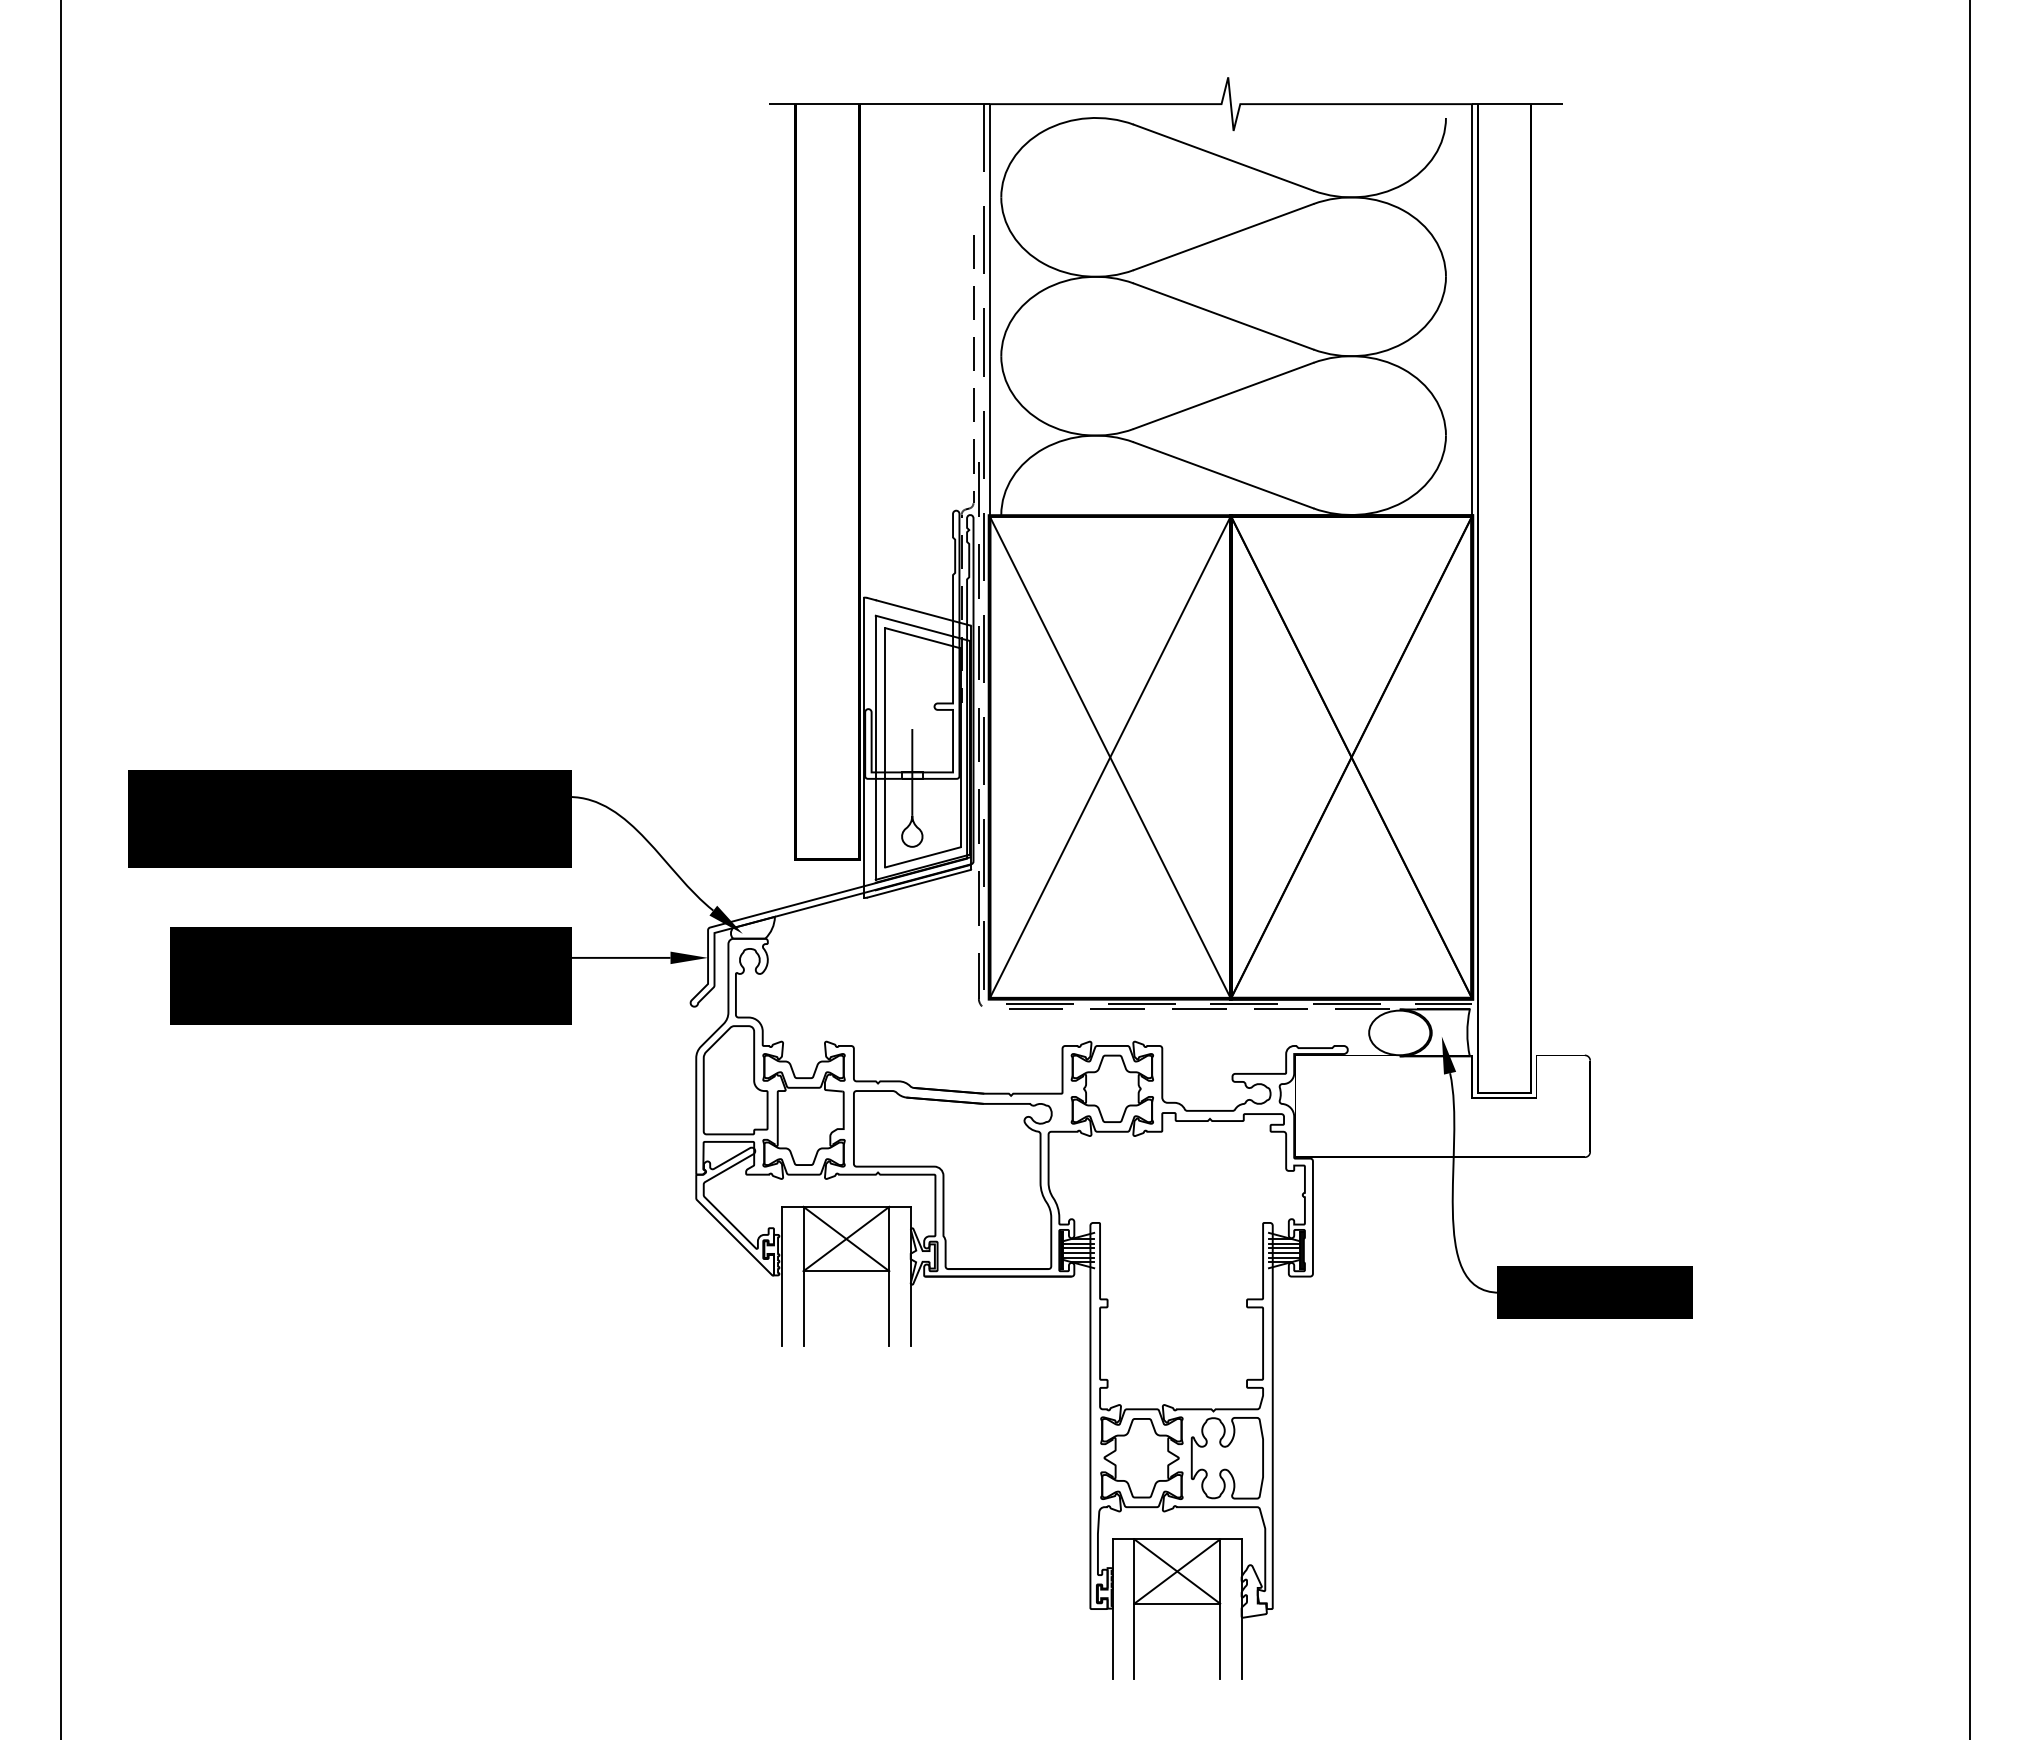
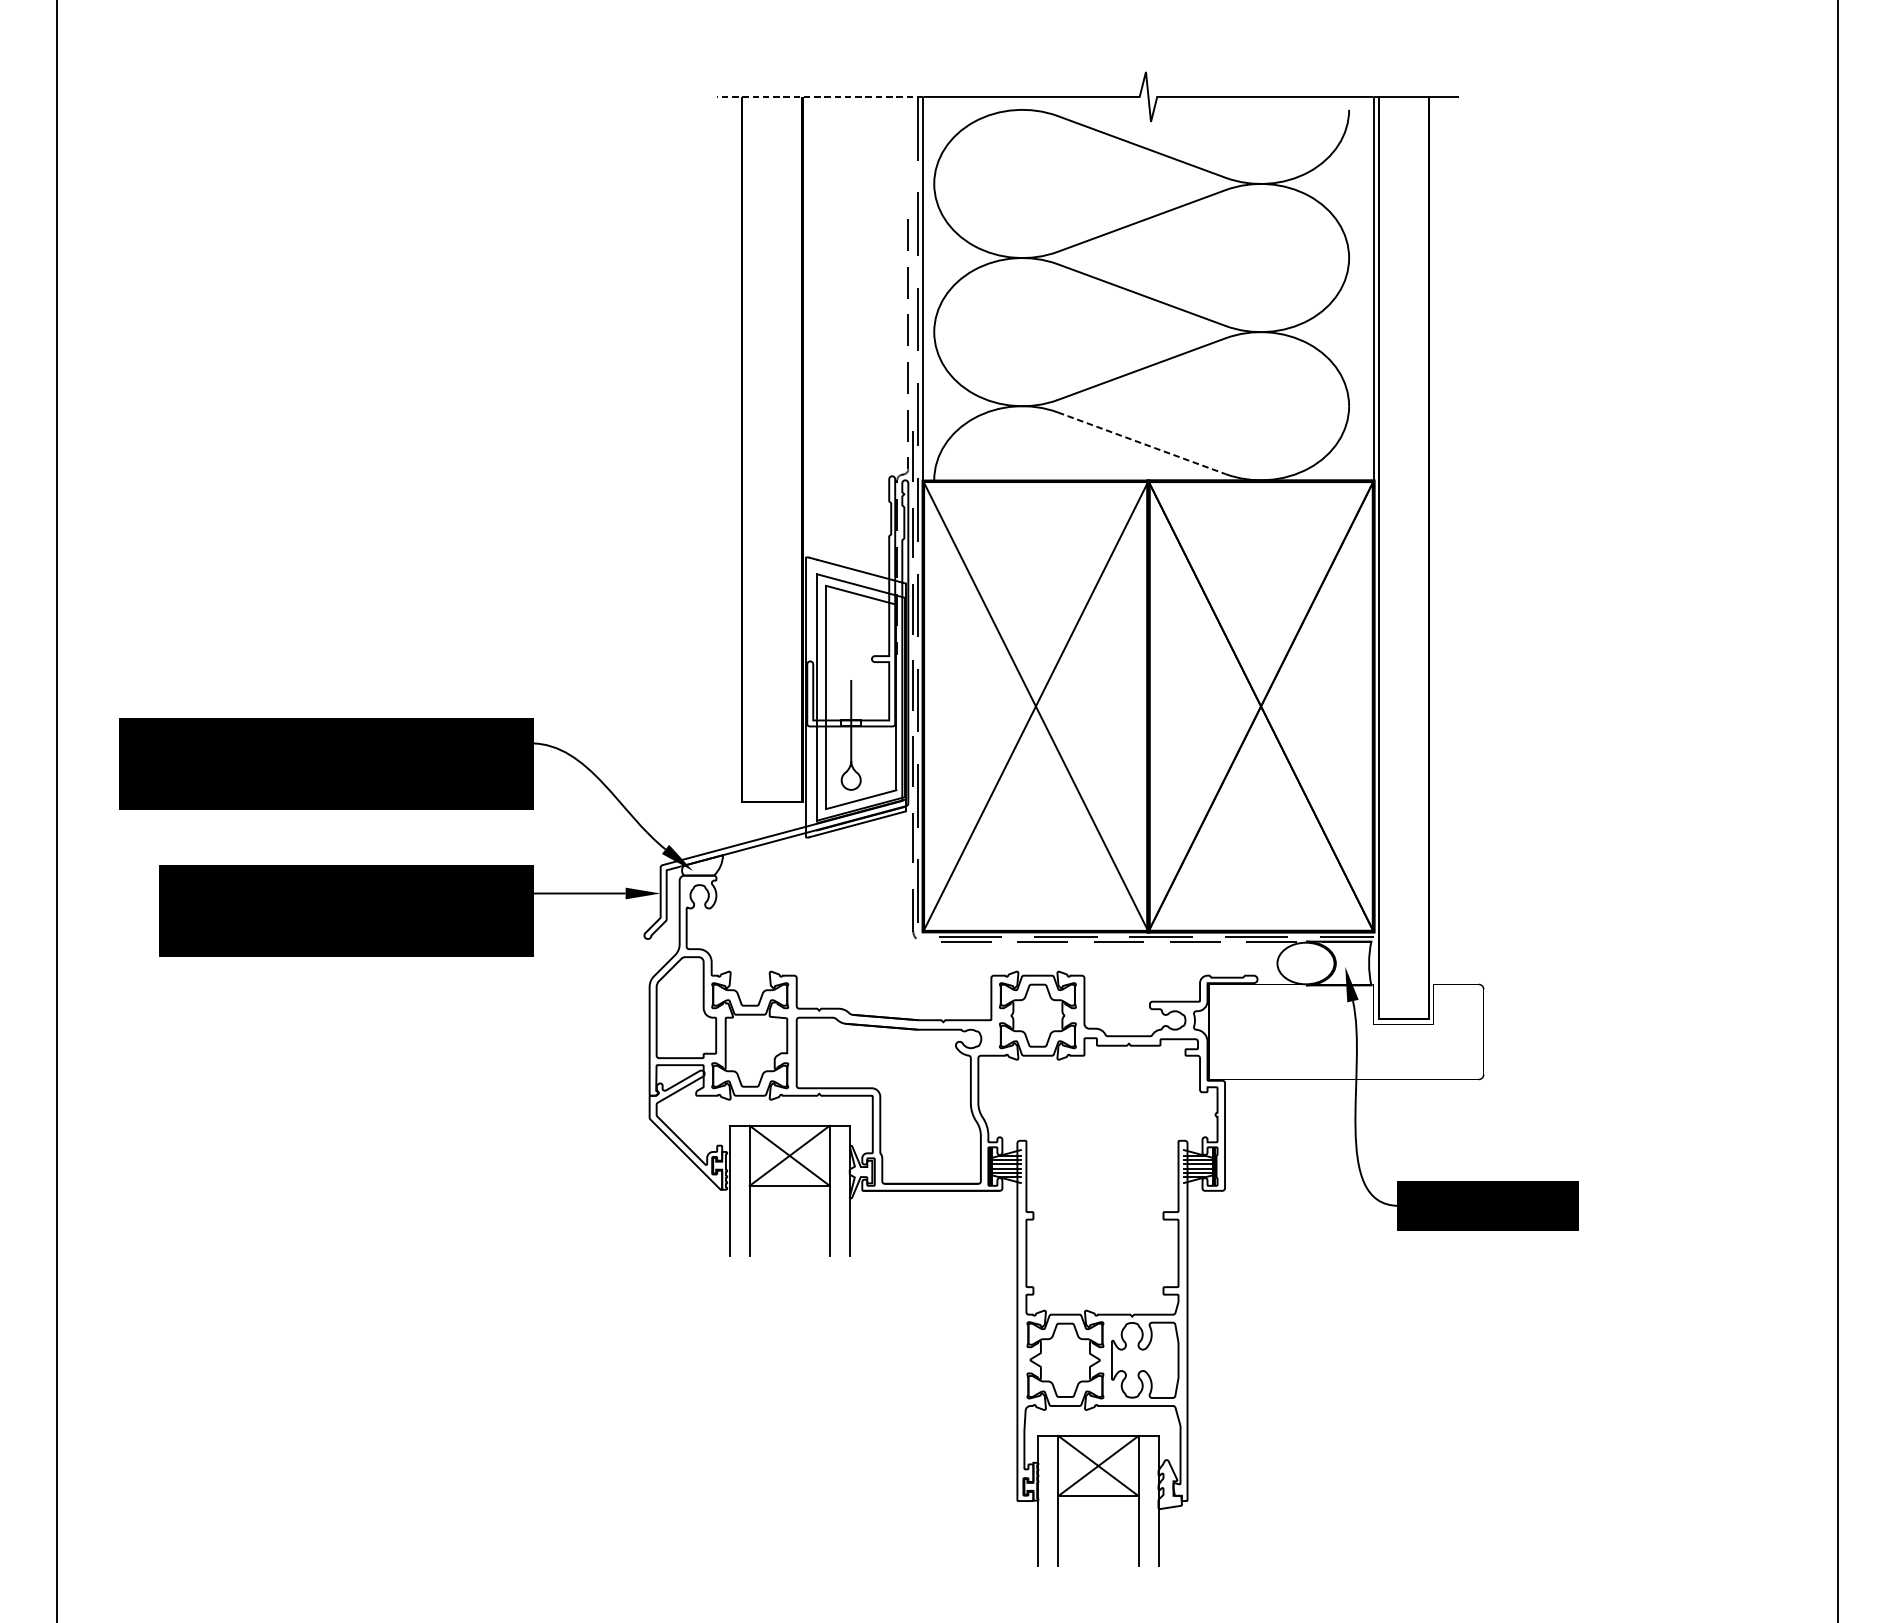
line: (878, 104) -> (819, 97), solid -> dashed
line: (1223, 475) -> (1141, 443), solid -> dashed

